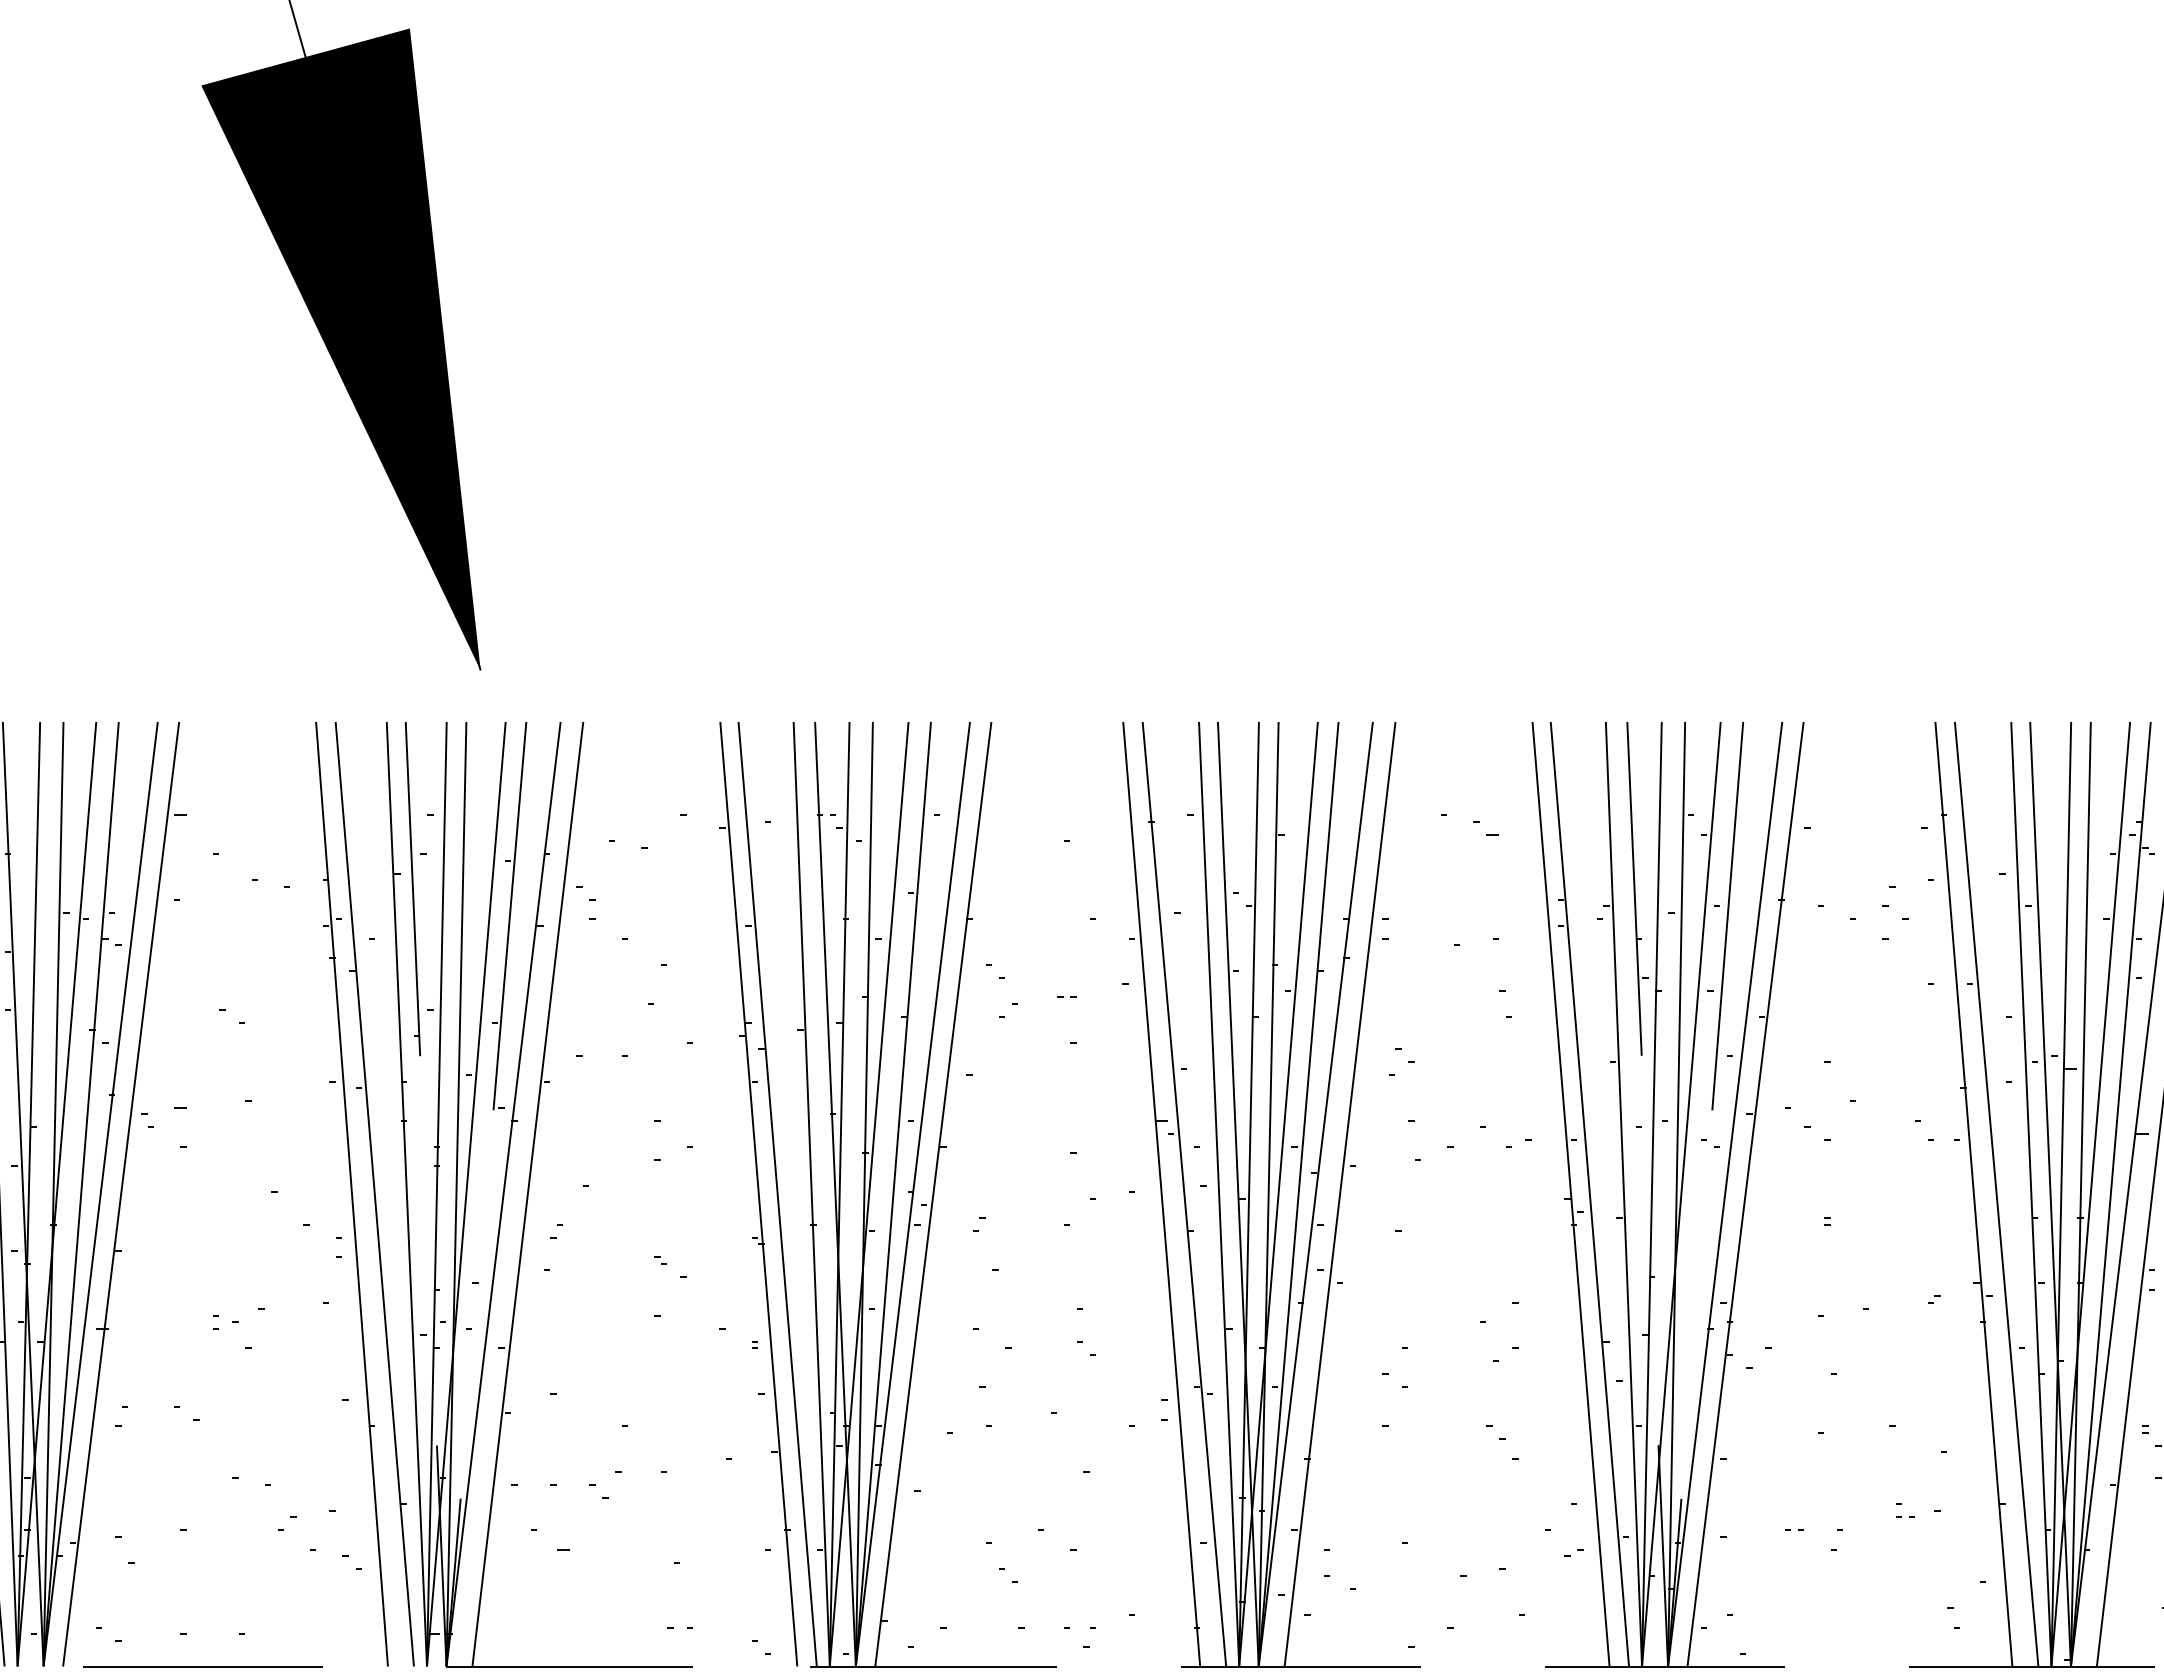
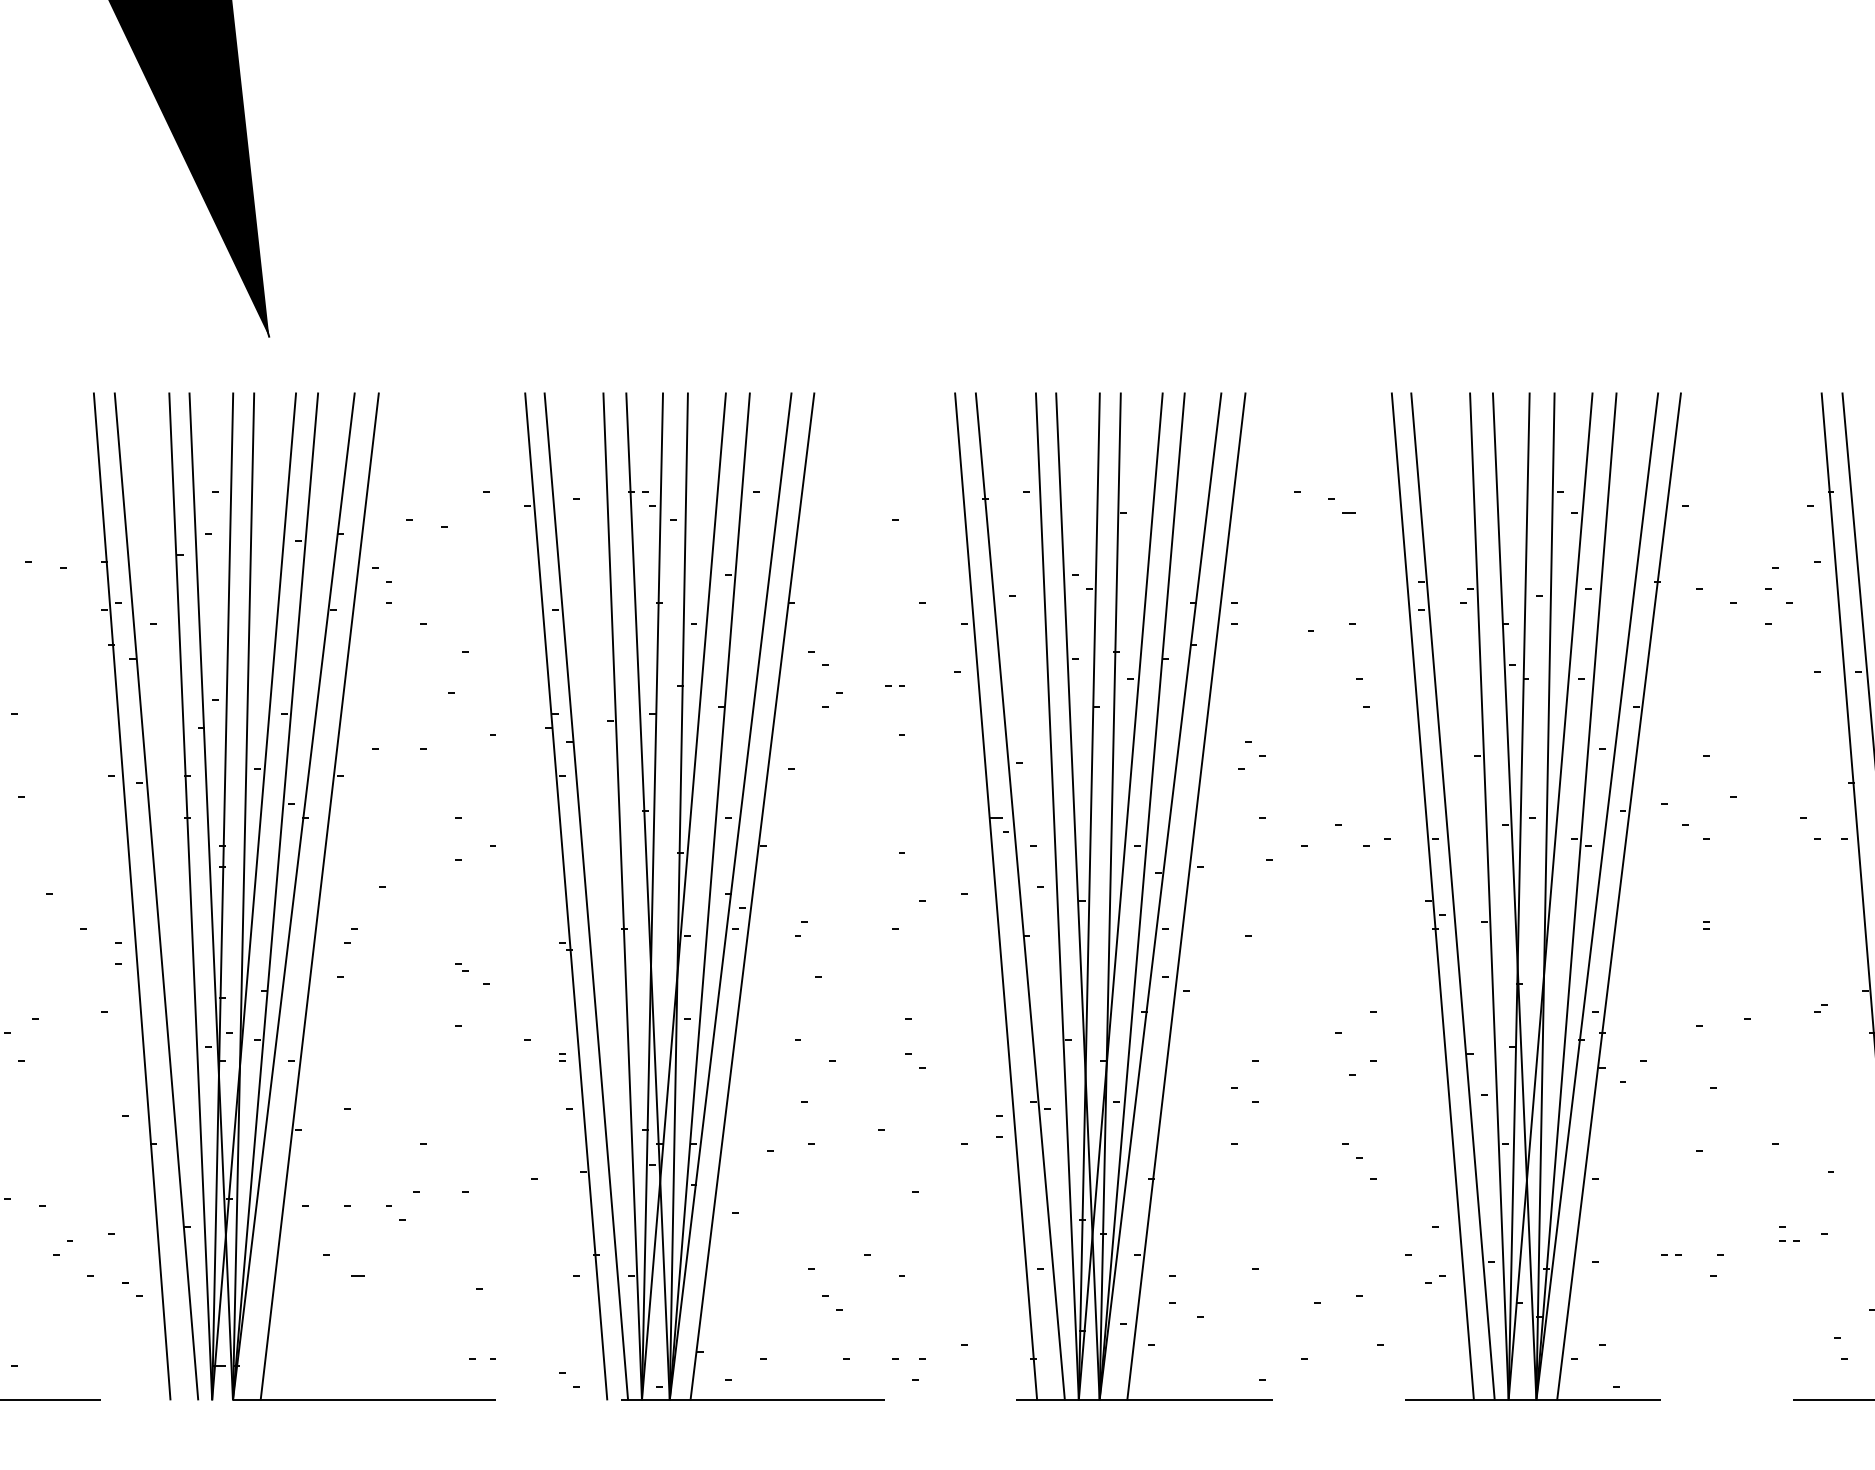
line: (446, 1666) -> (232, 1400), dashed -> solid
line: (1668, 1666) -> (1536, 1400), dashed -> solid

